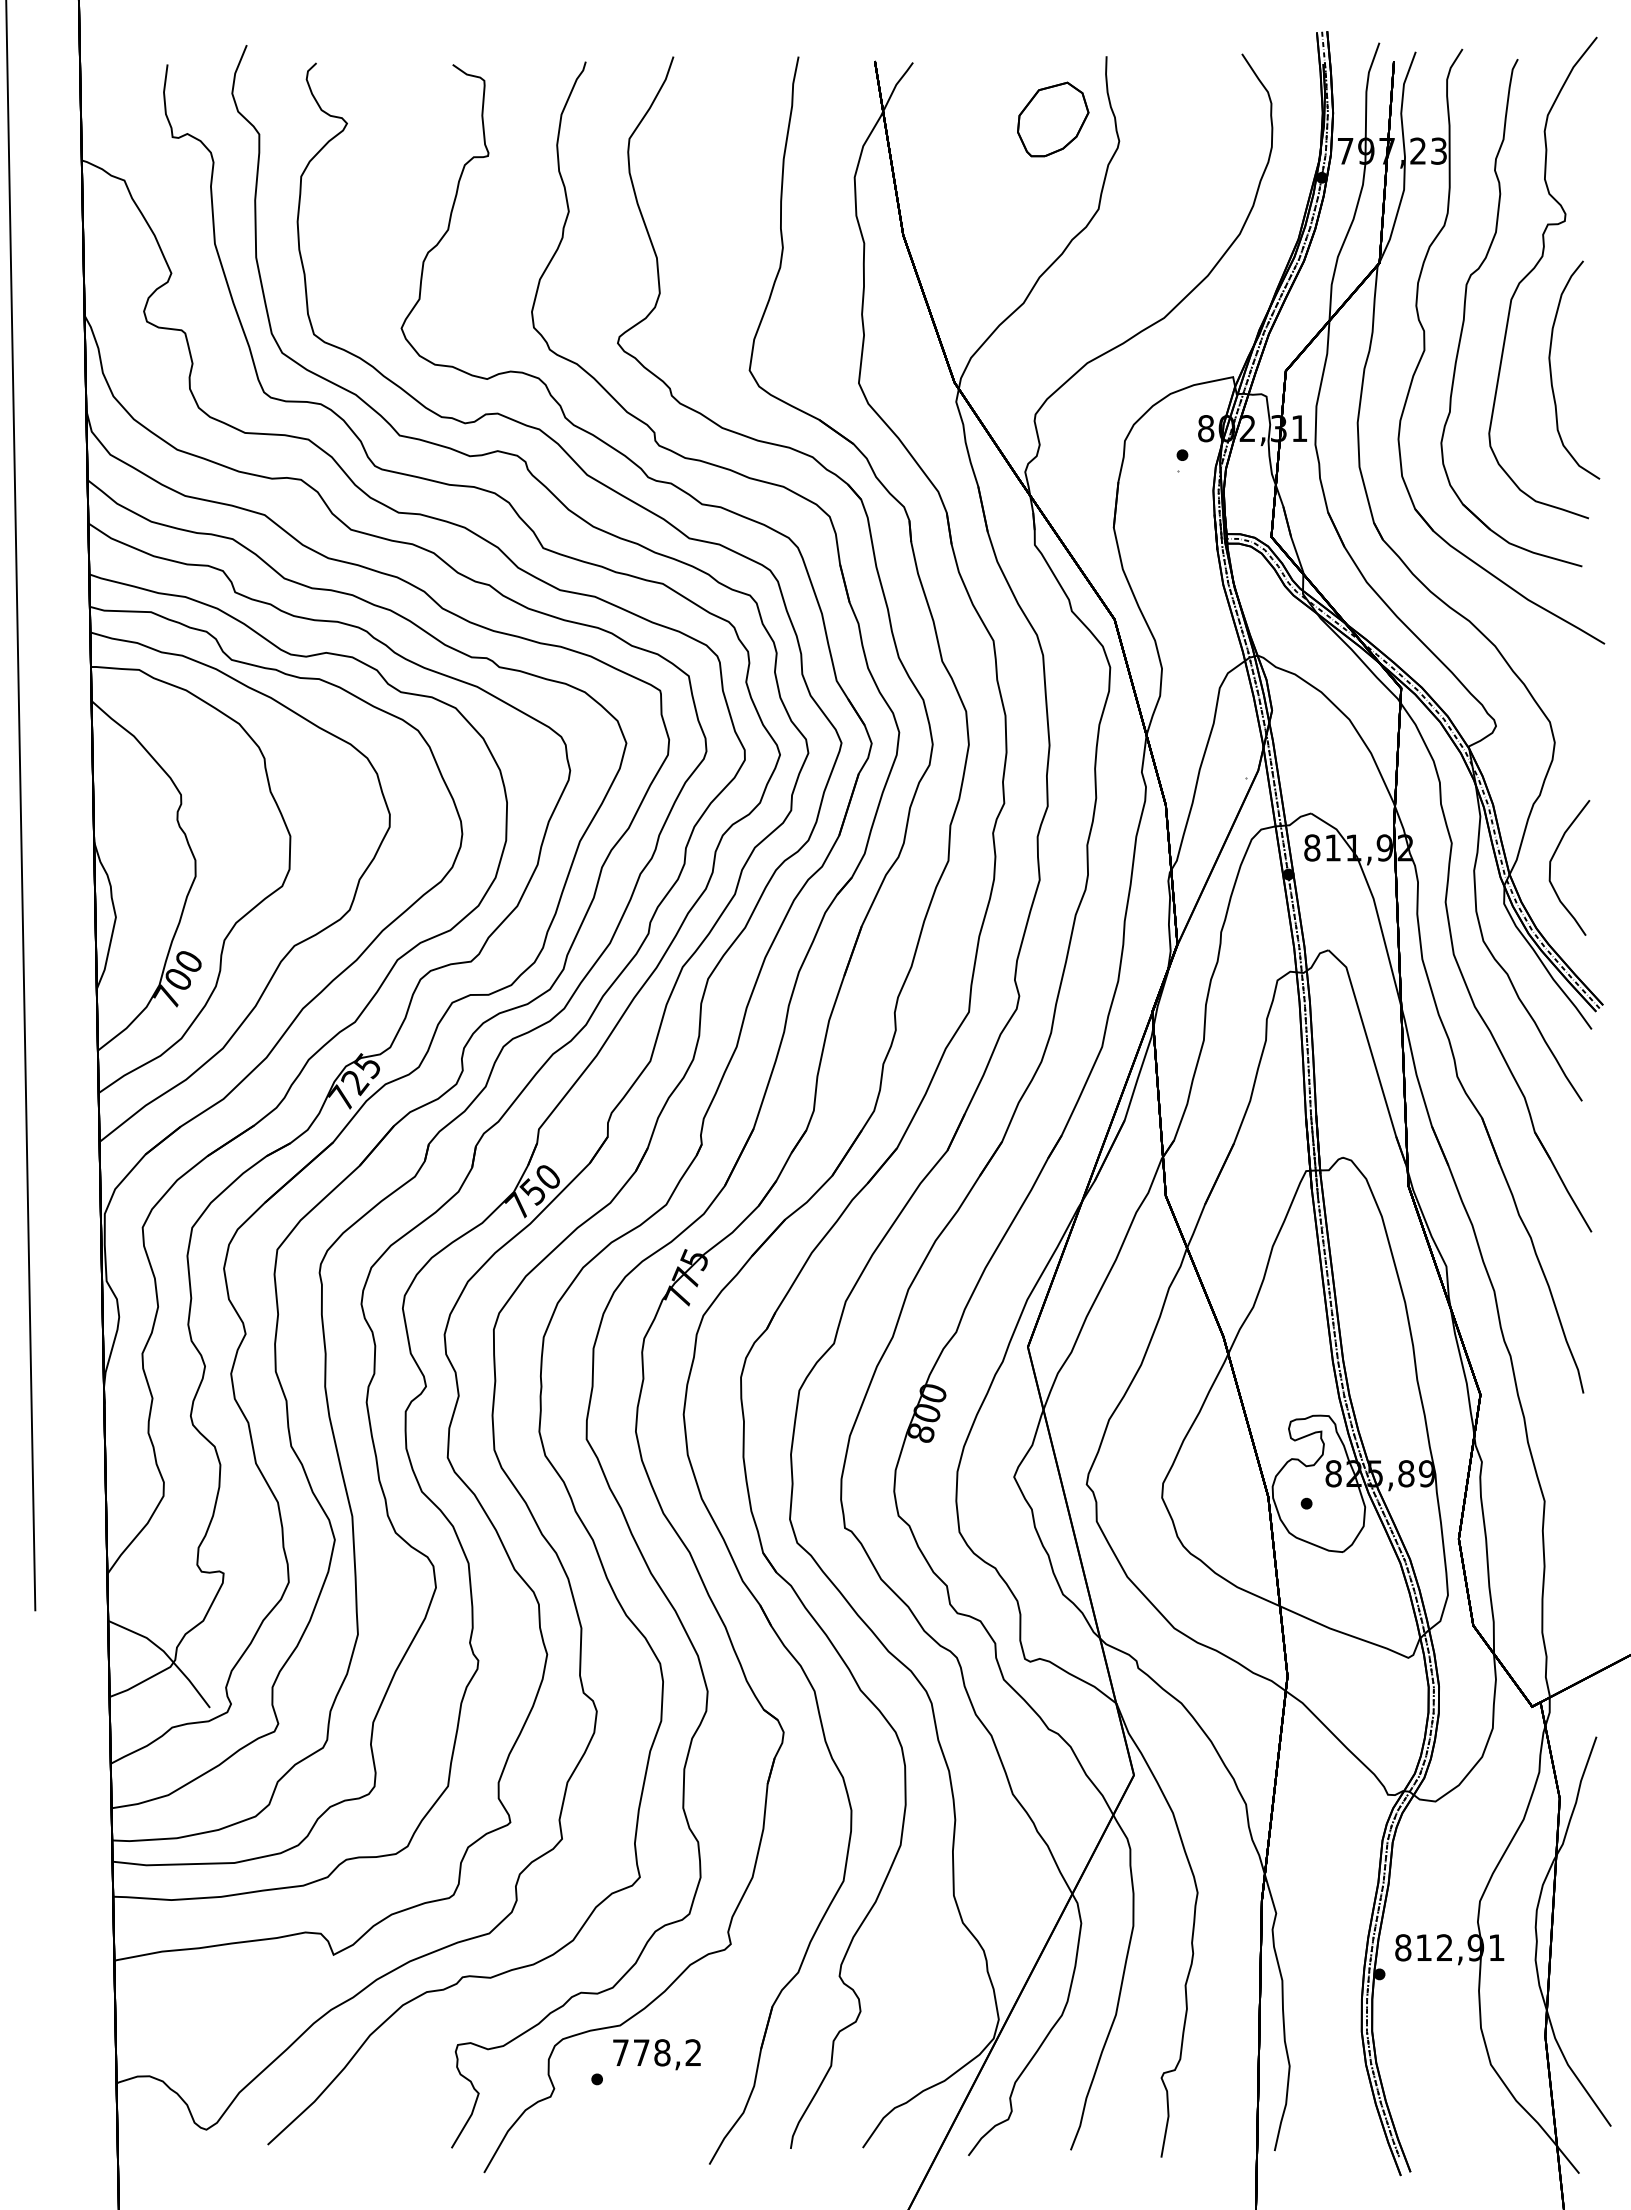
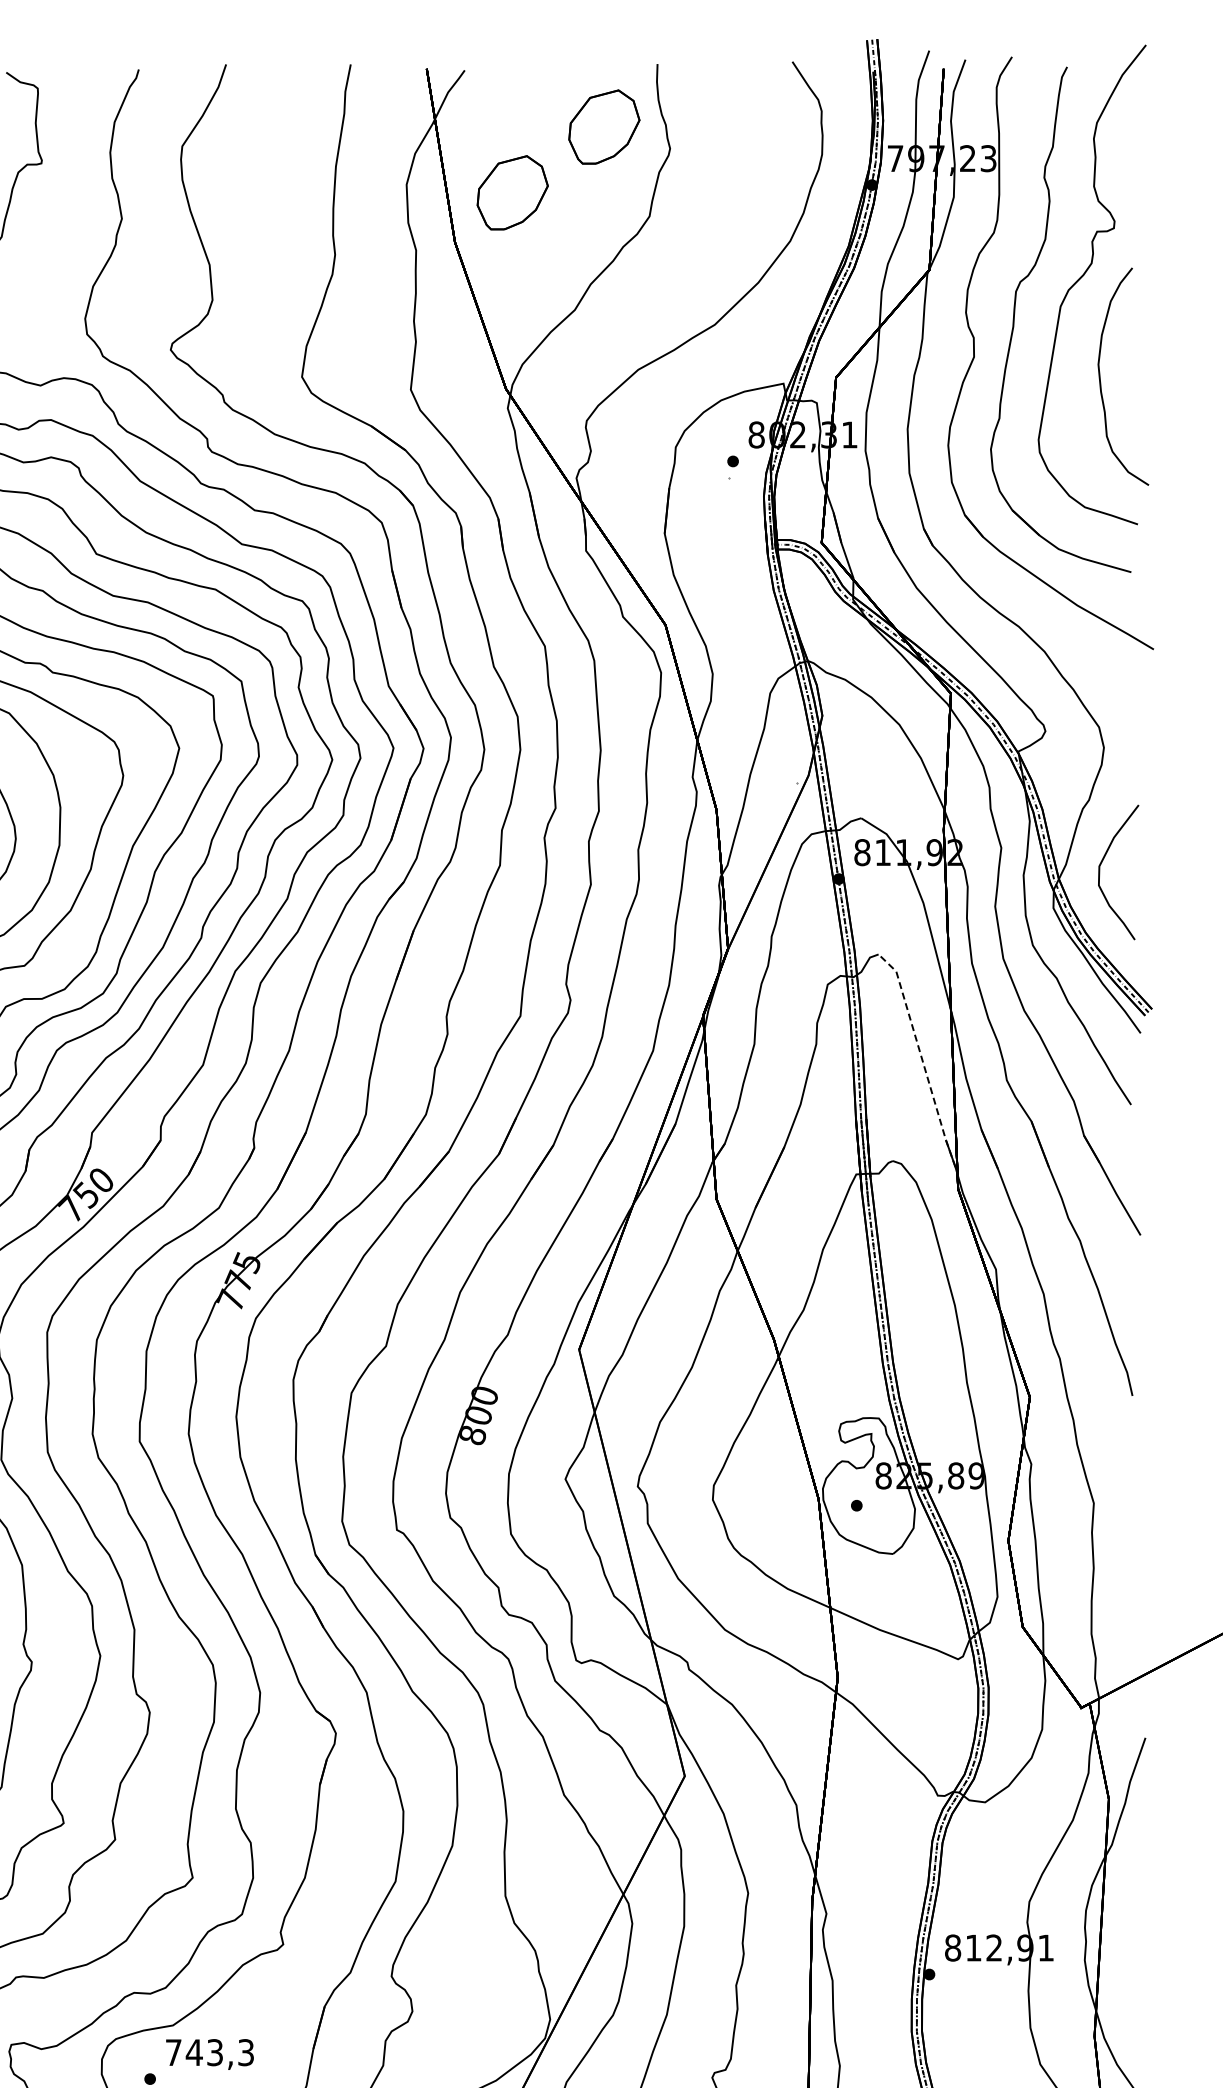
part: (961, 185) -> (513, 192), added
line: (1371, 1053) -> (921, 1057), solid -> dashed
text: (667, 2052) -> (220, 2052), 778,2 -> 743,3

